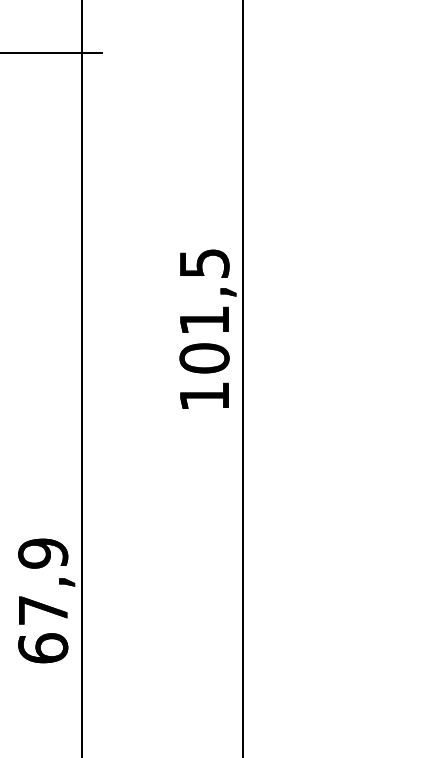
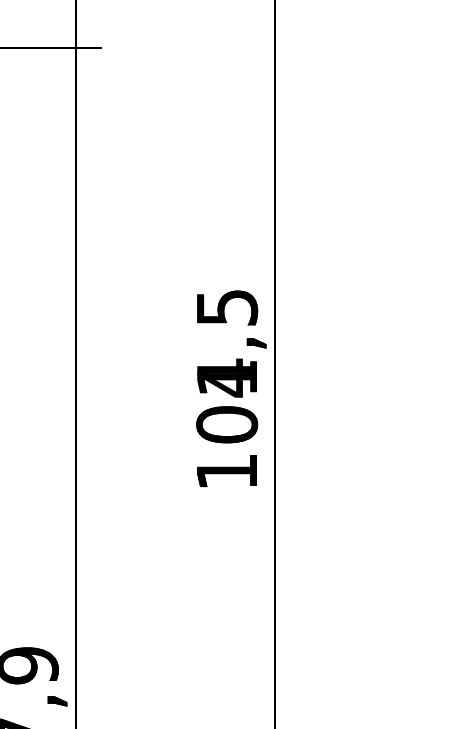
text: (204, 320) -> (227, 377), 101,5 -> 104,5

